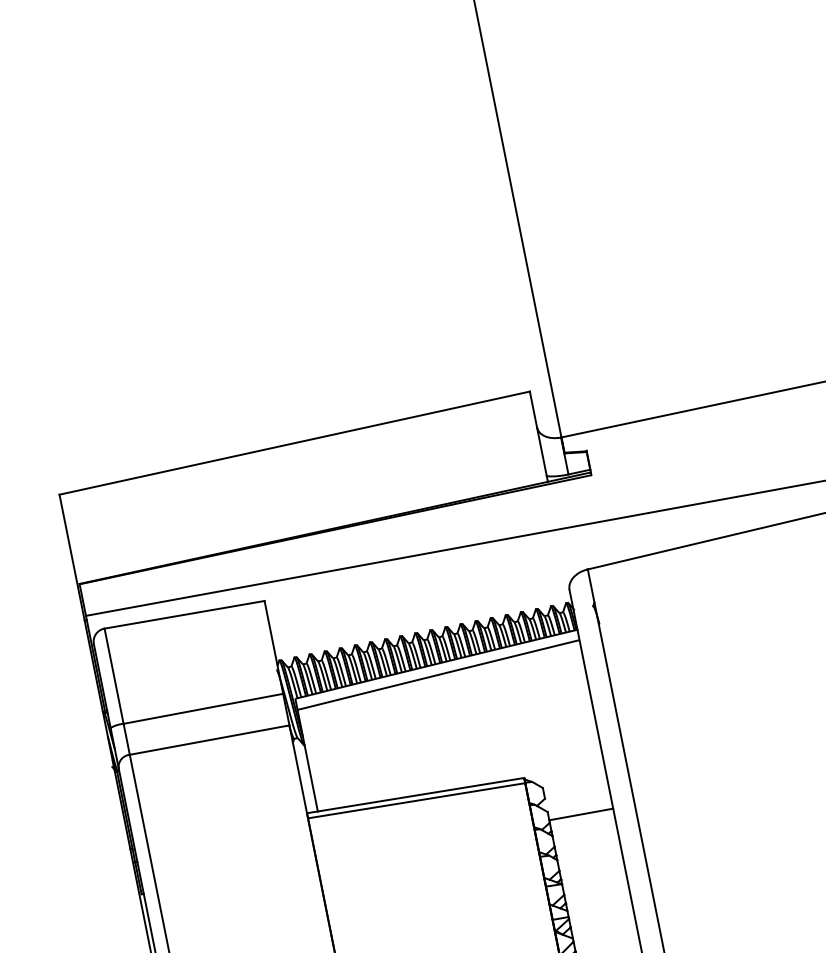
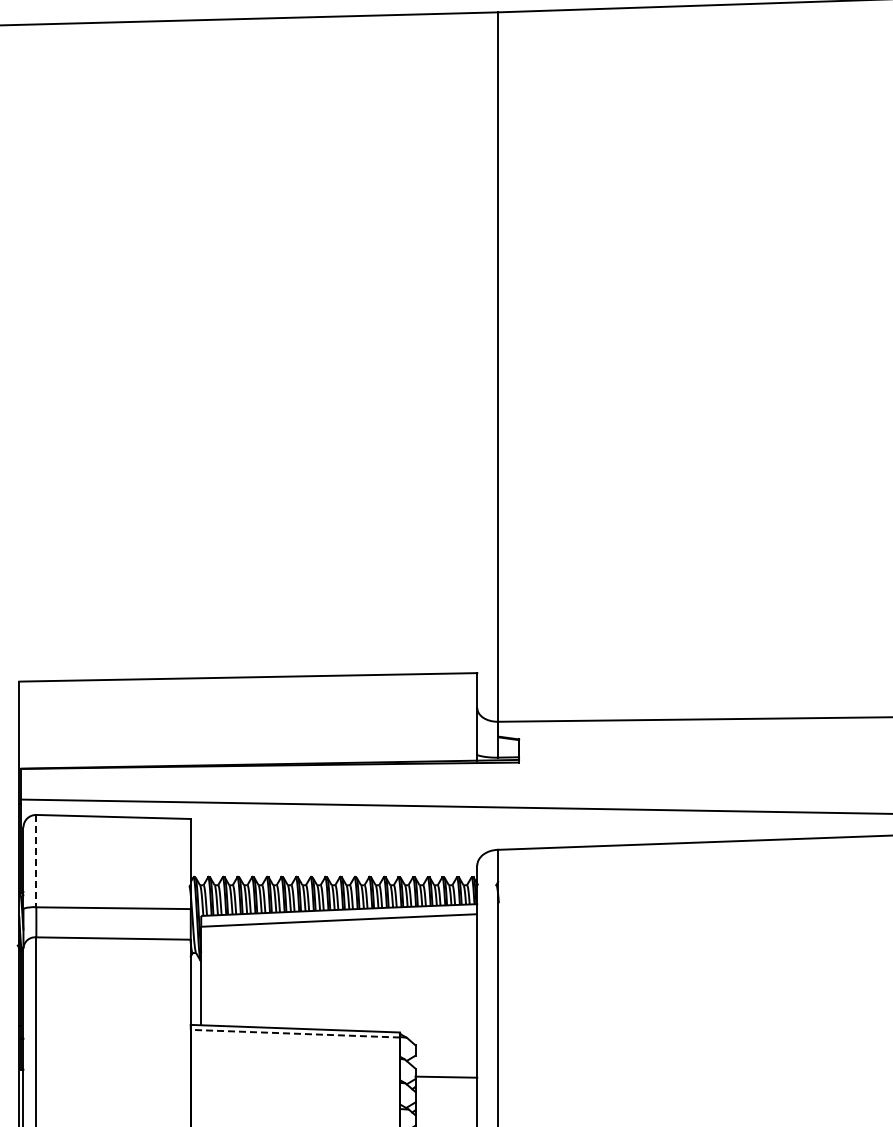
line: (114, 676) -> (36, 861), solid -> dashed
line: (416, 800) -> (295, 1033), solid -> dashed

